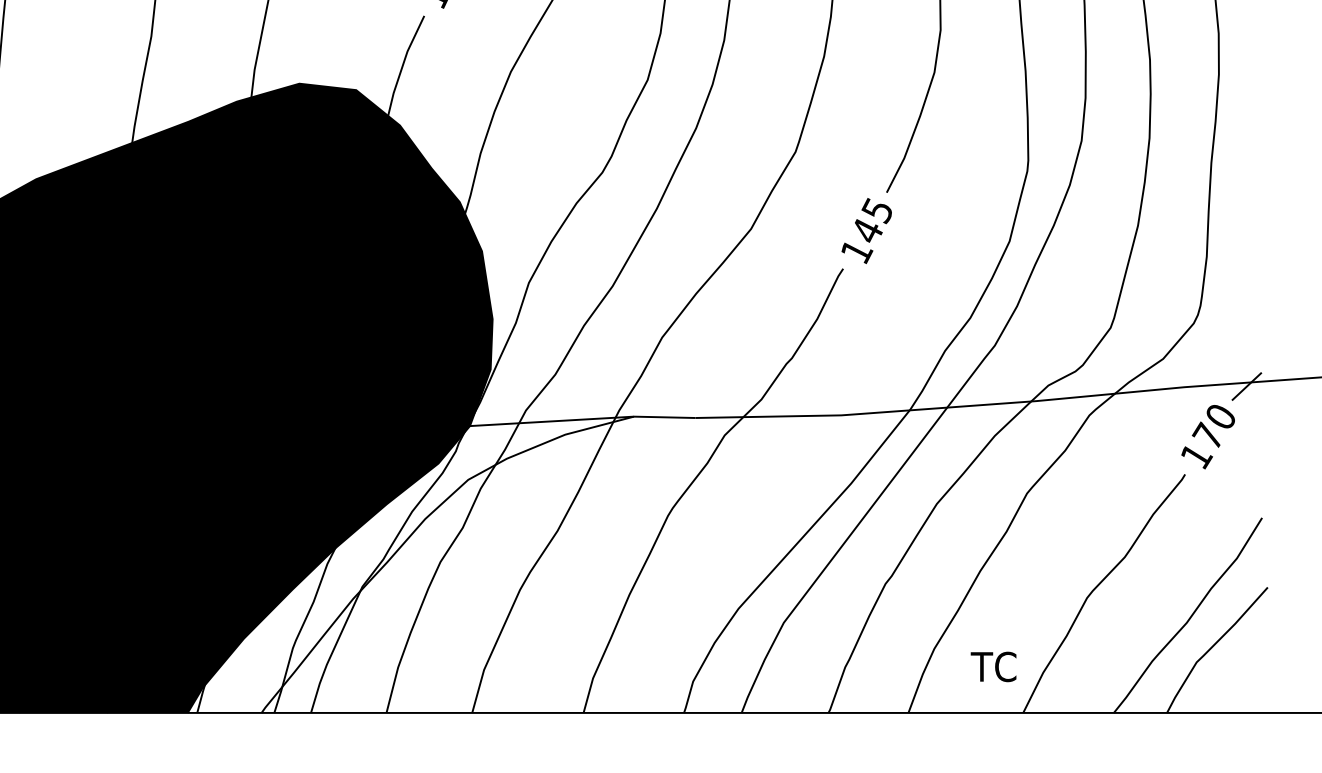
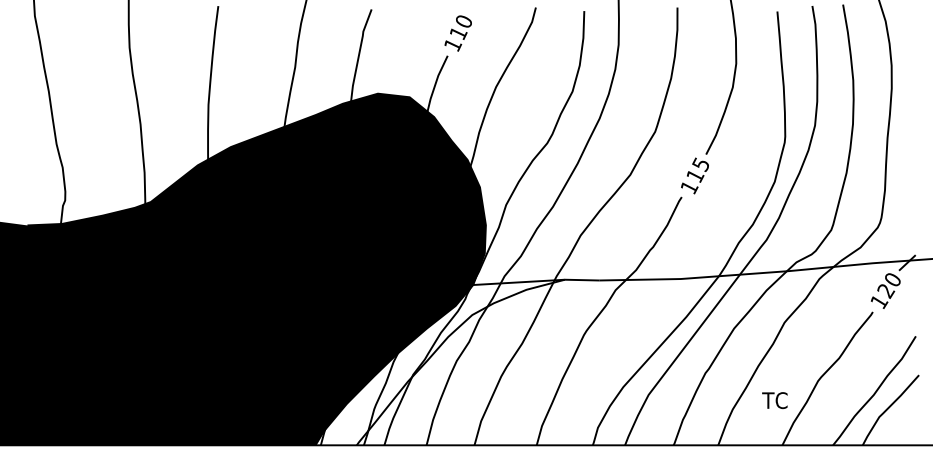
text: (867, 230) -> (695, 175), 145 -> 115
text: (1207, 435) -> (885, 290), 170 -> 120
text: (992, 666) -> (774, 400), moved

